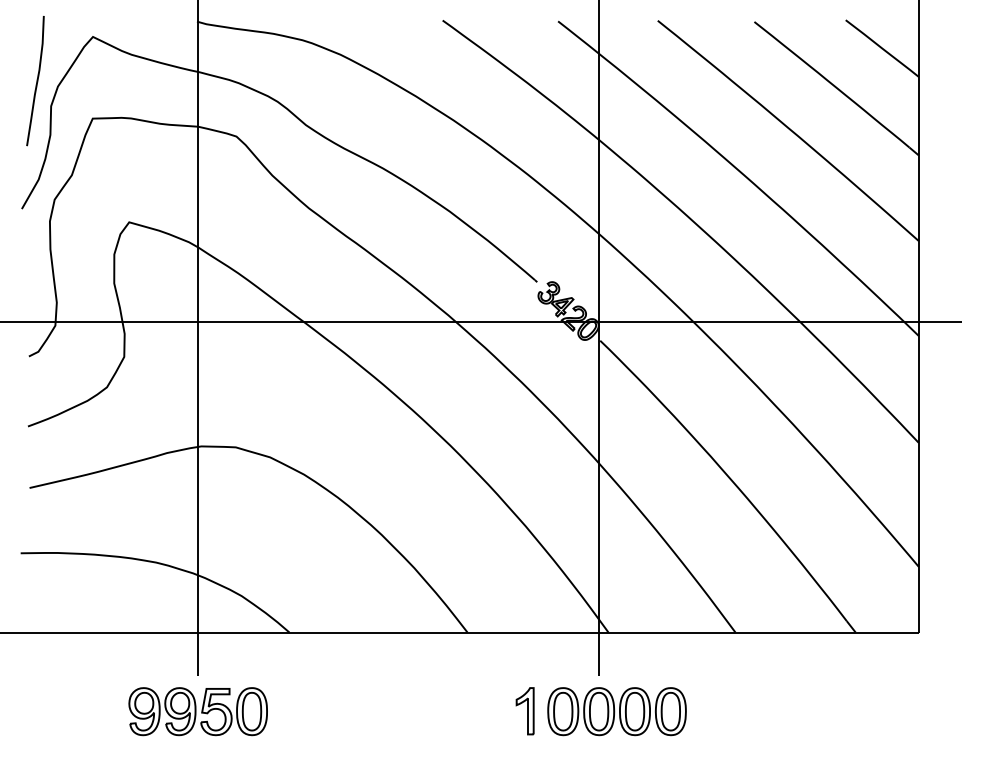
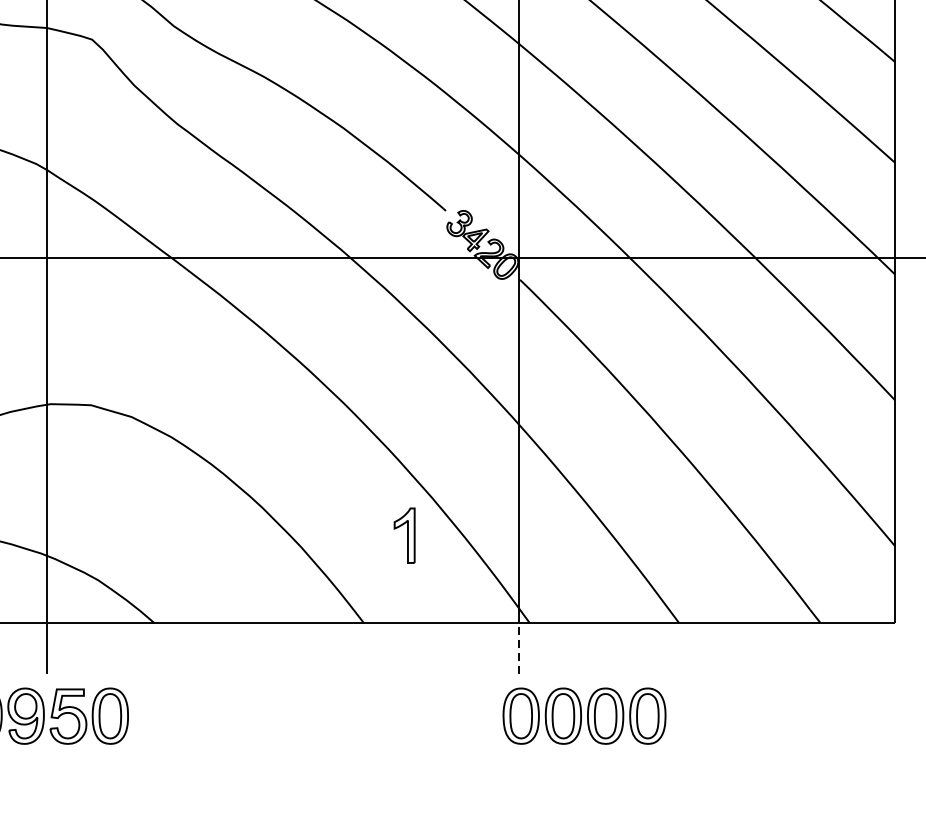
line: (599, 654) -> (519, 648), solid -> dashed
part: (524, 711) -> (403, 536), moved
part: (616, 711) -> (583, 716), moved

